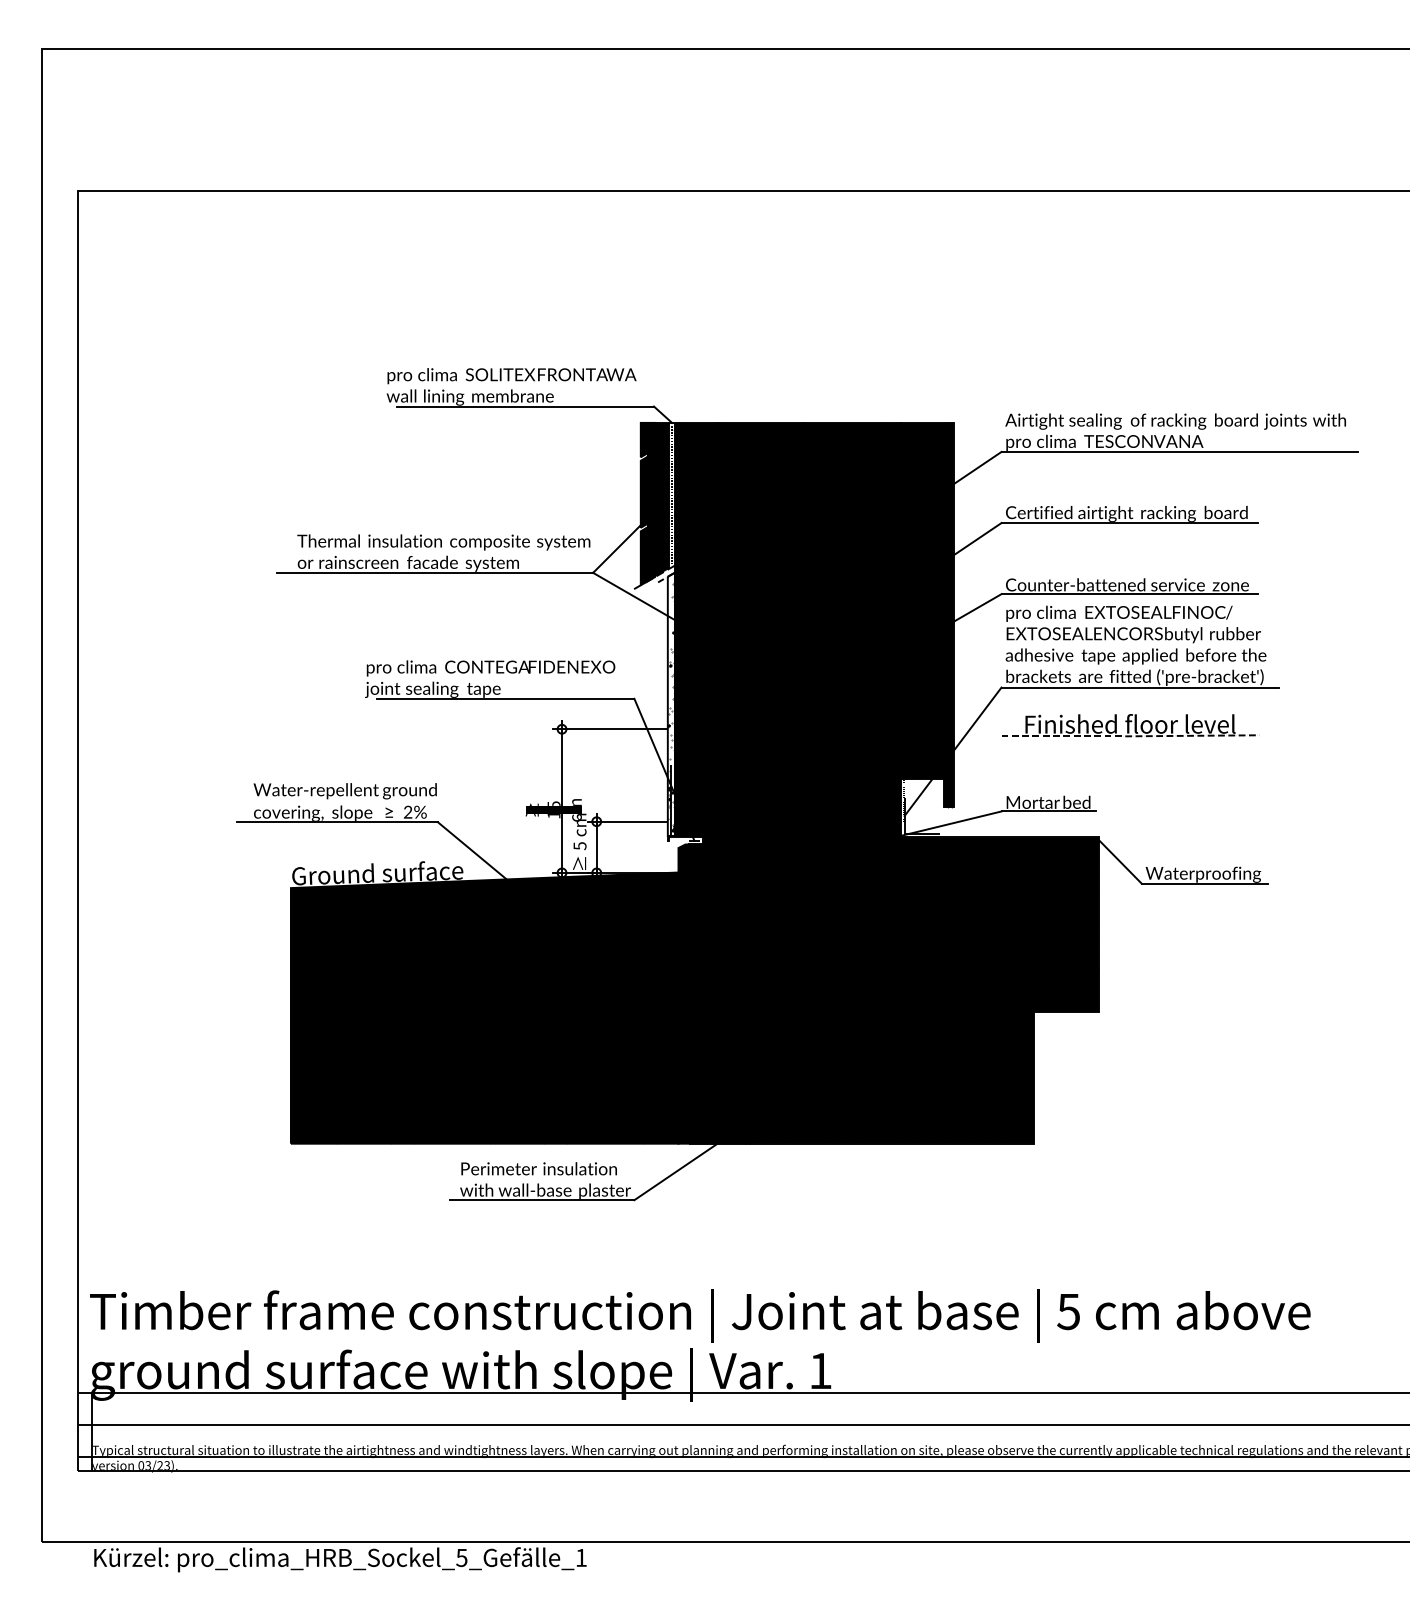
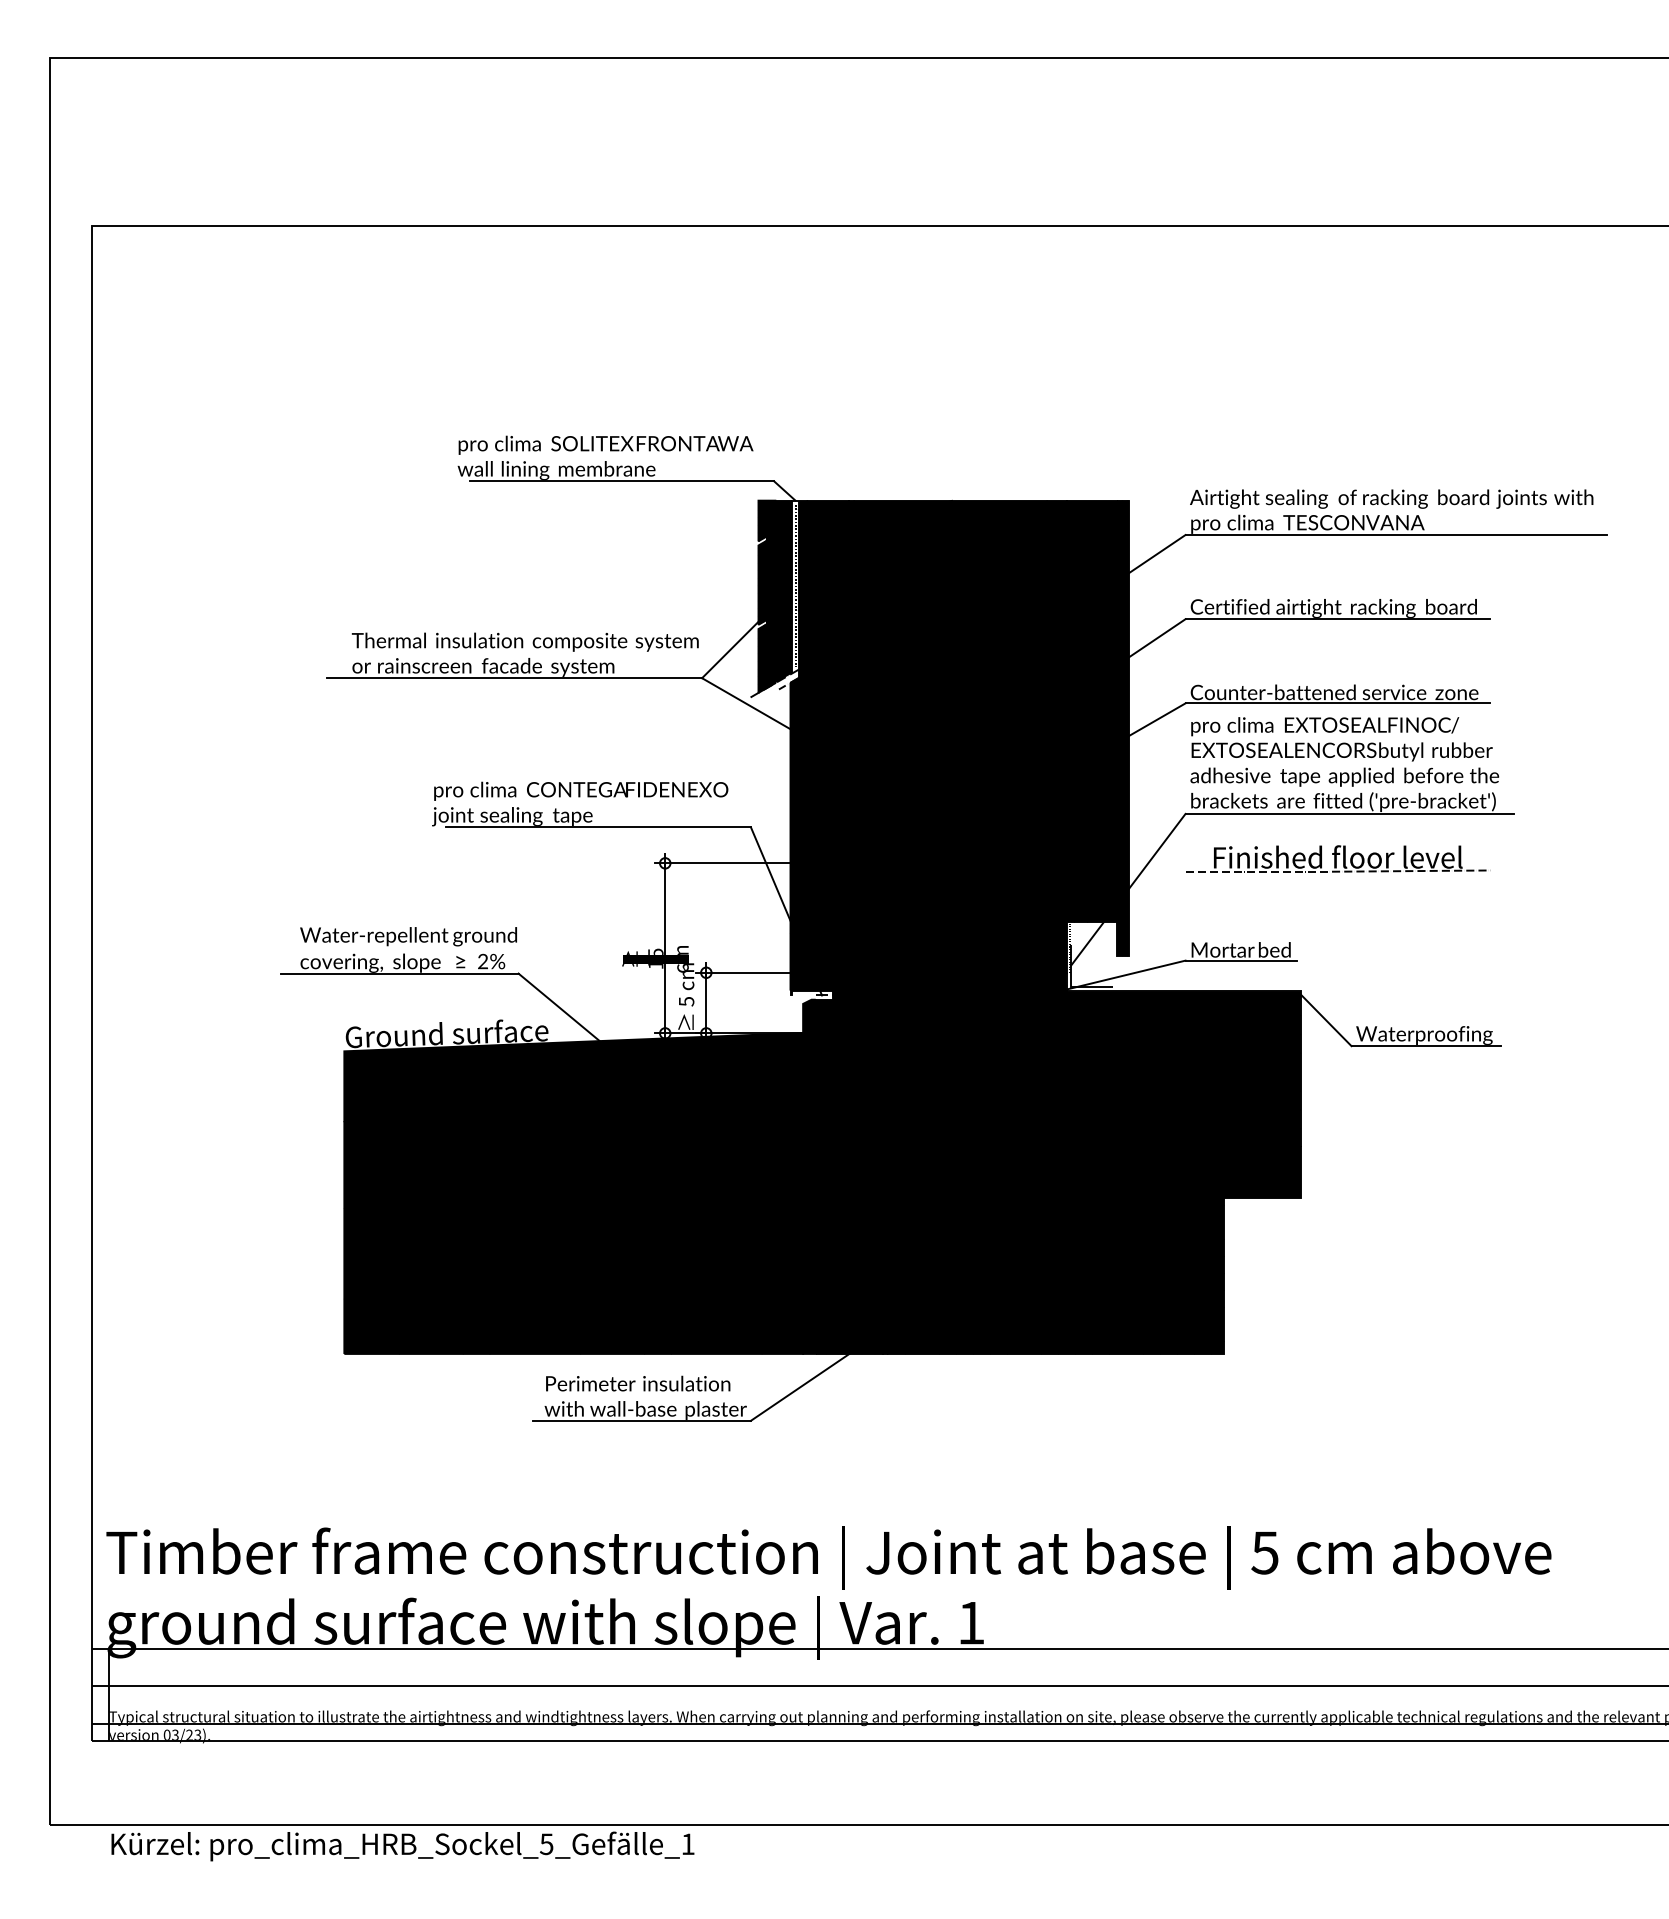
fill: (670, 703) -> (793, 832), added

